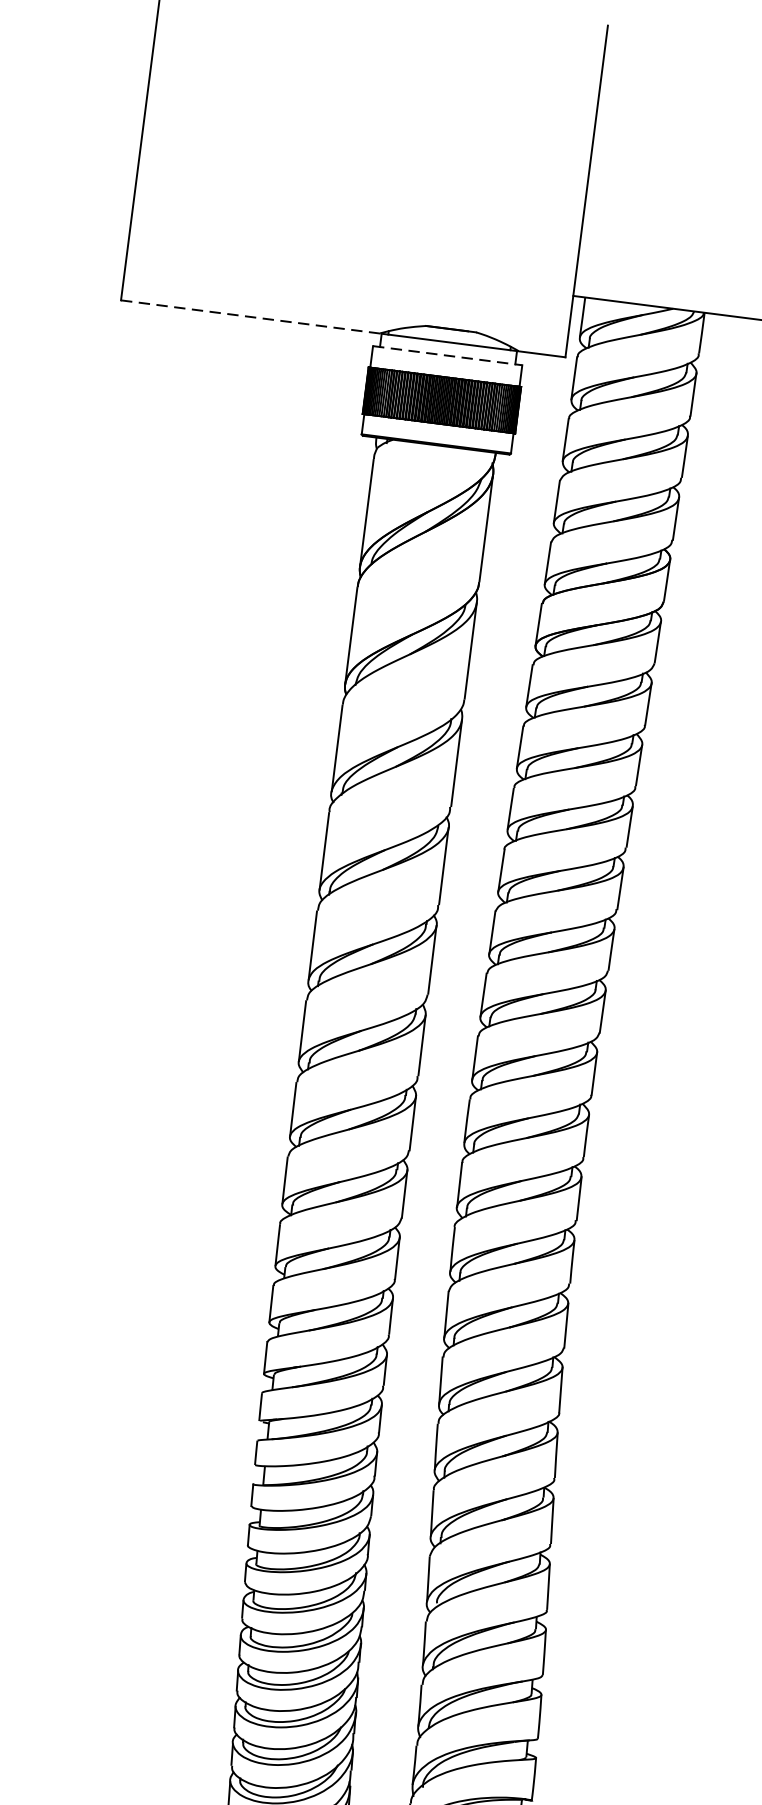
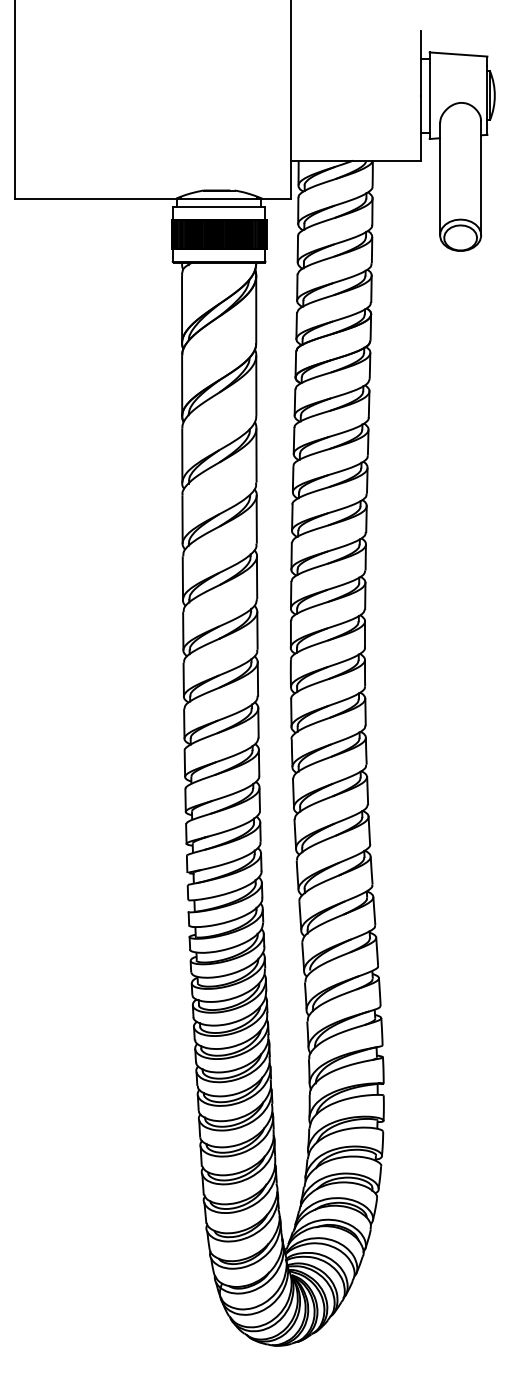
line: (250, 316) -> (95, 198), dashed -> solid
line: (448, 356) -> (219, 207), dashed -> solid

